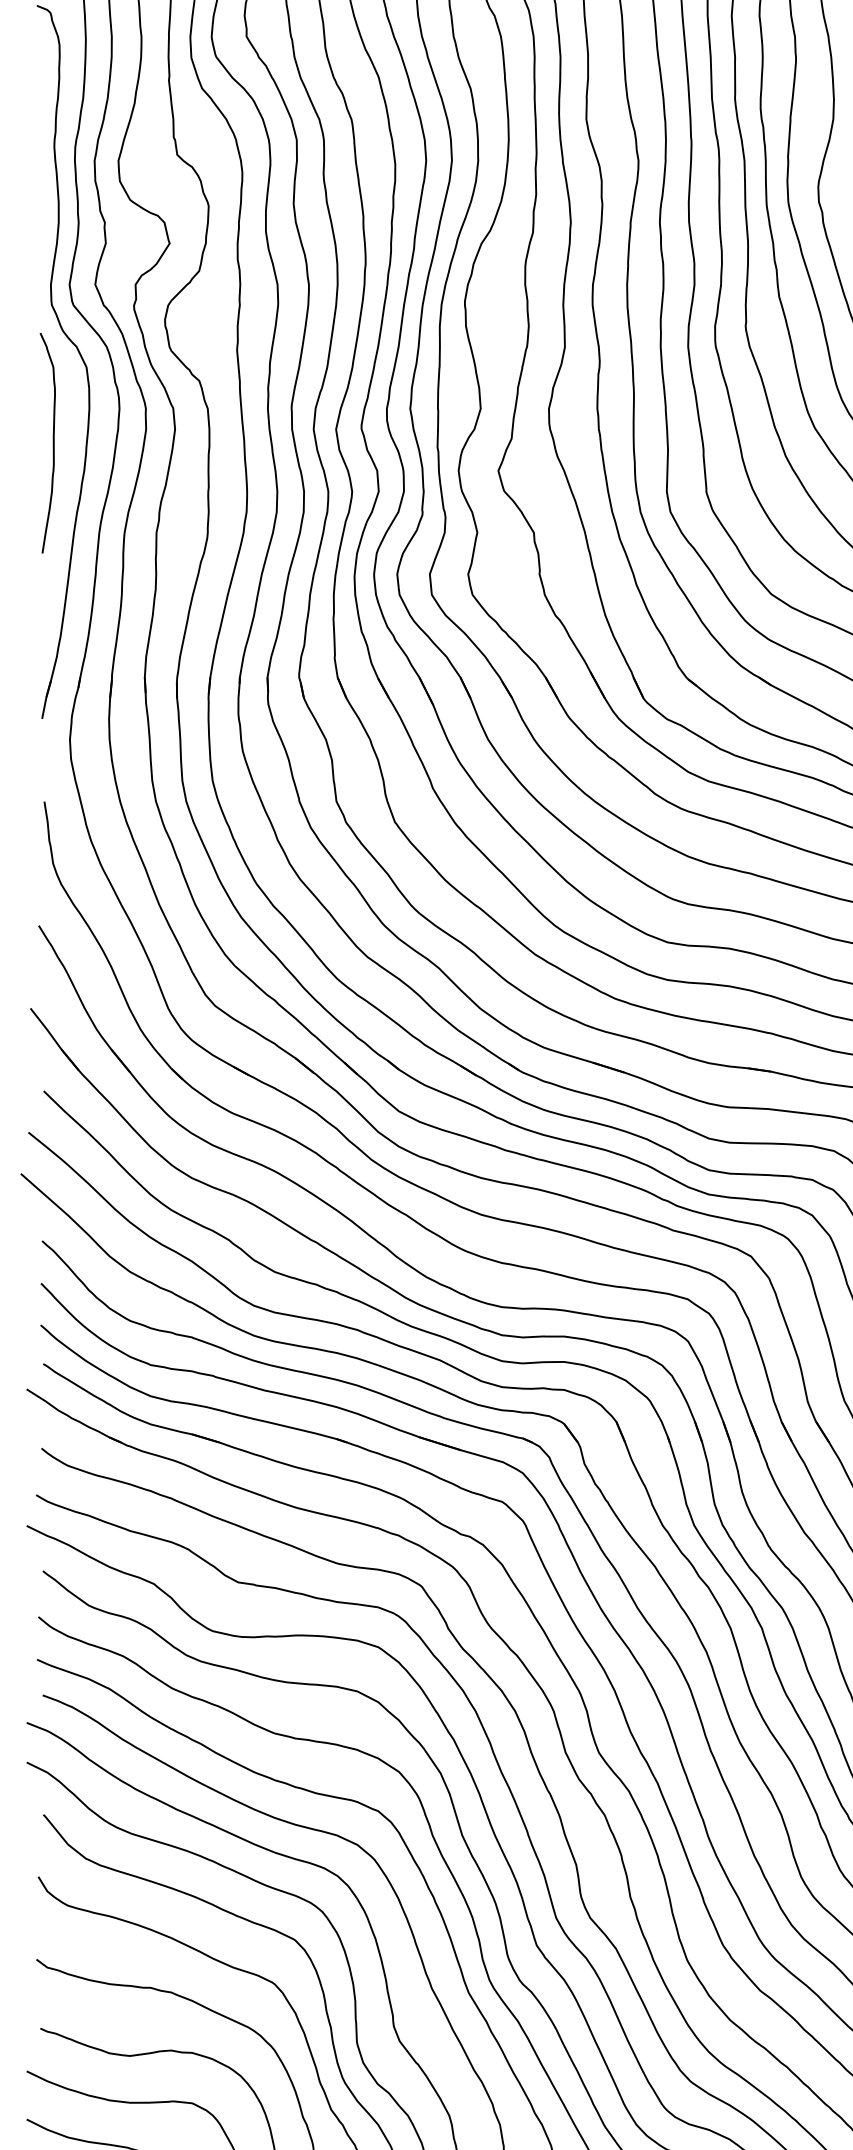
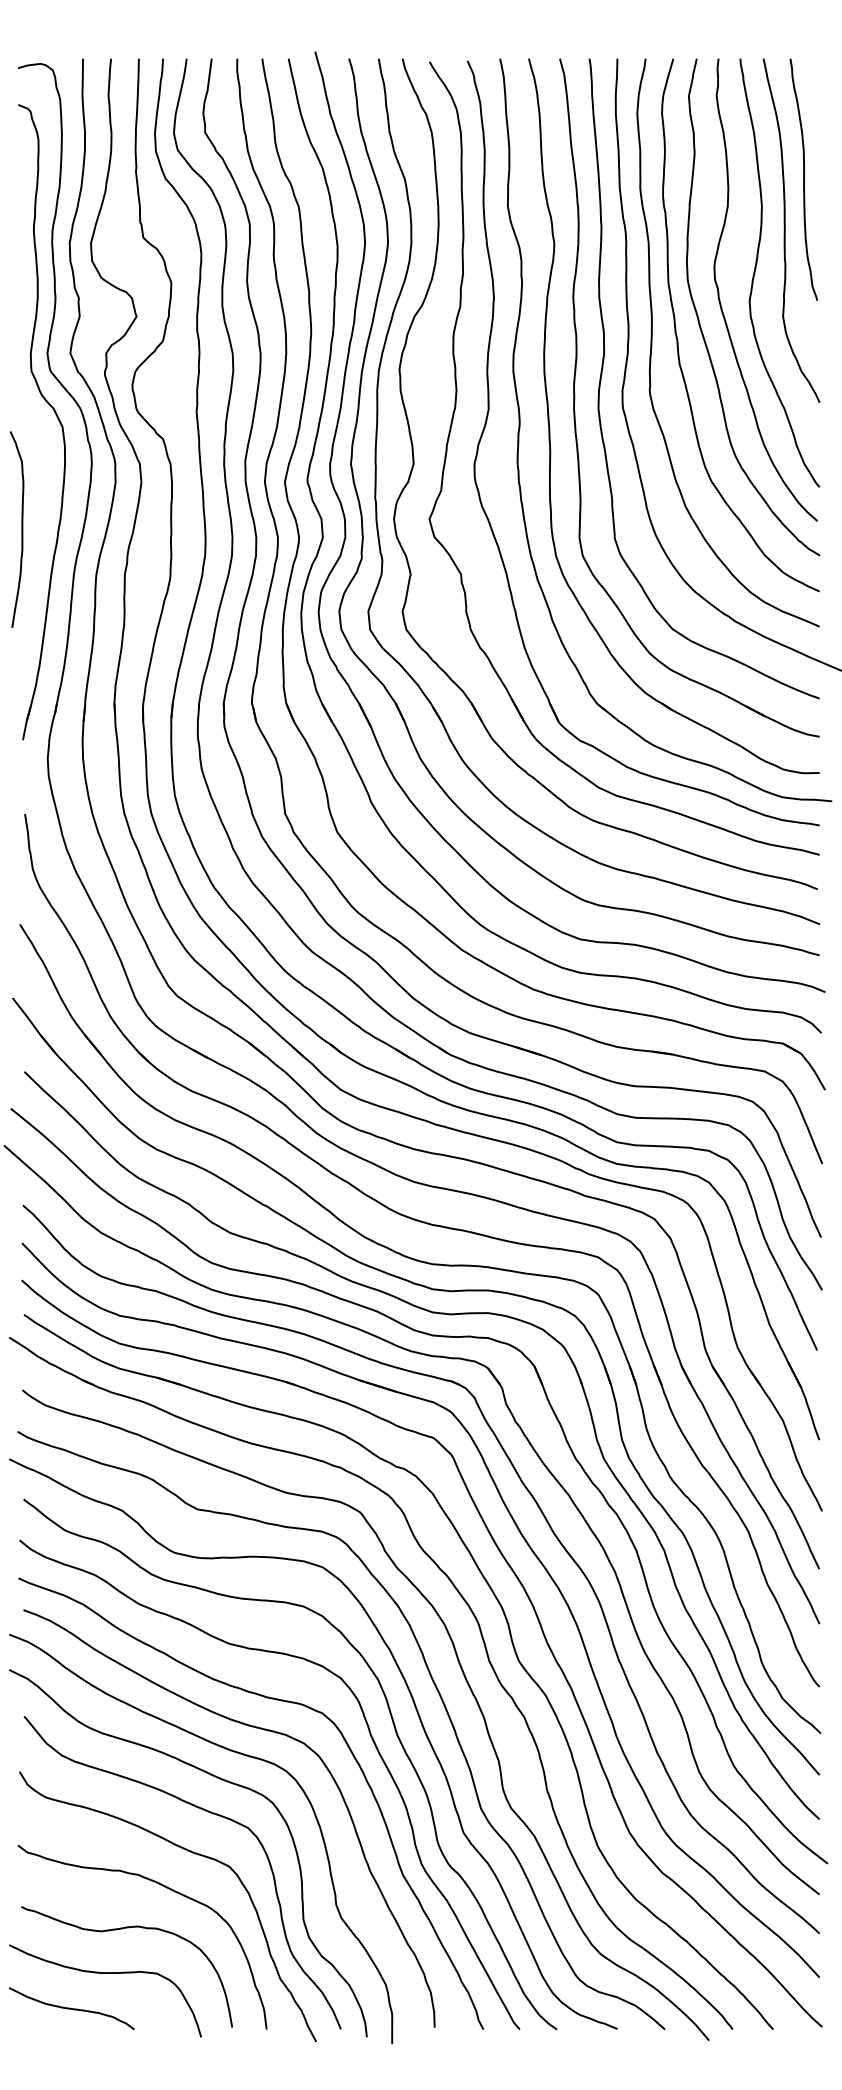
curve: (52, 443) -> (21, 529), moved

